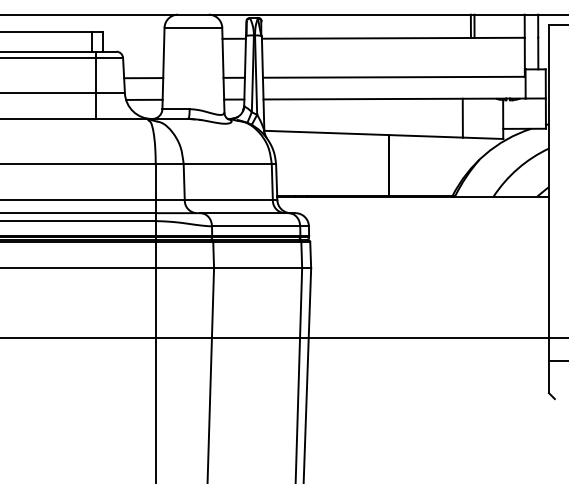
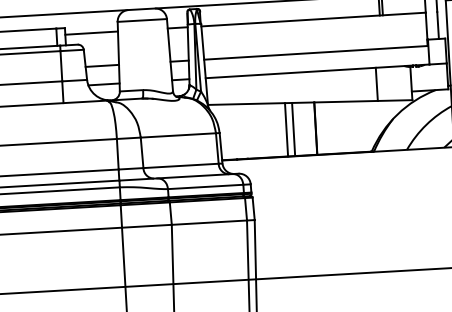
line: (133, 39) -> (91, 33), added
line: (354, 164) -> (286, 129), added
line: (362, 165) -> (293, 129), added

